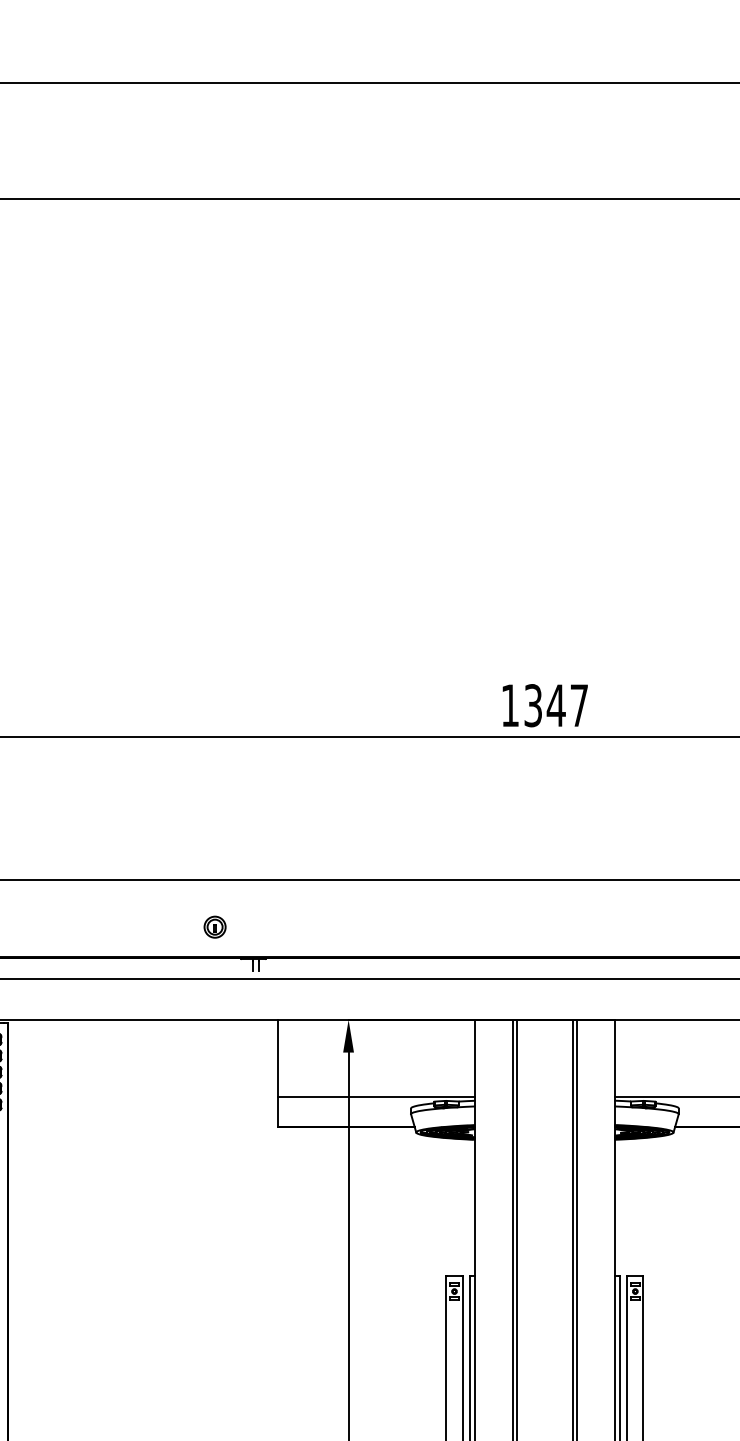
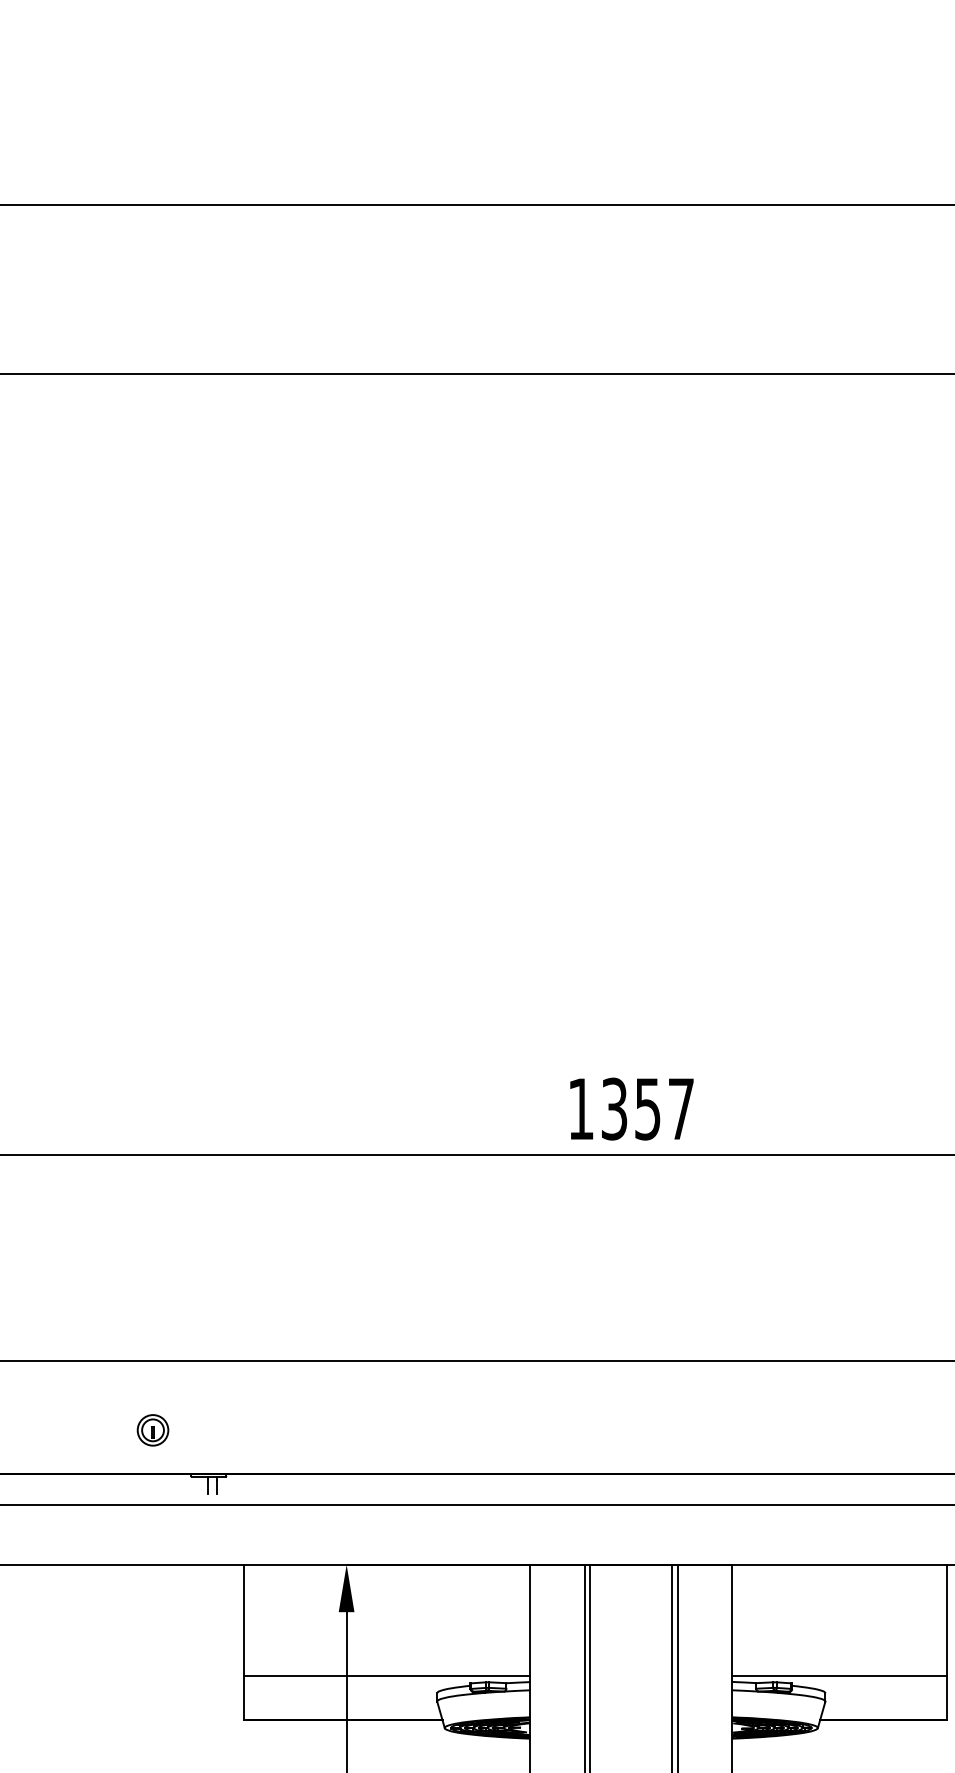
text: (555, 705) -> (646, 1108), 1347 -> 1357

